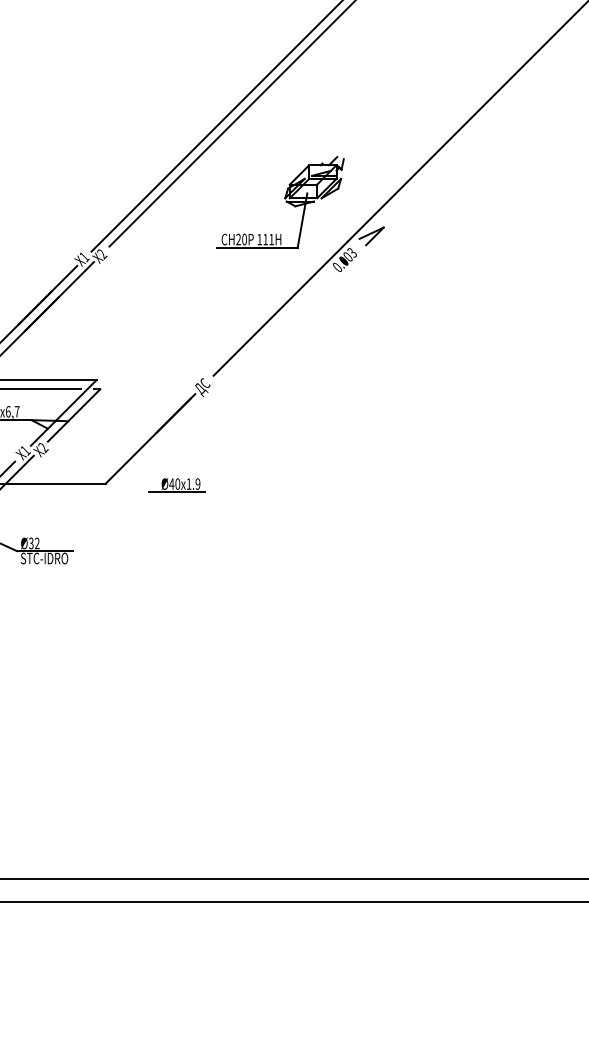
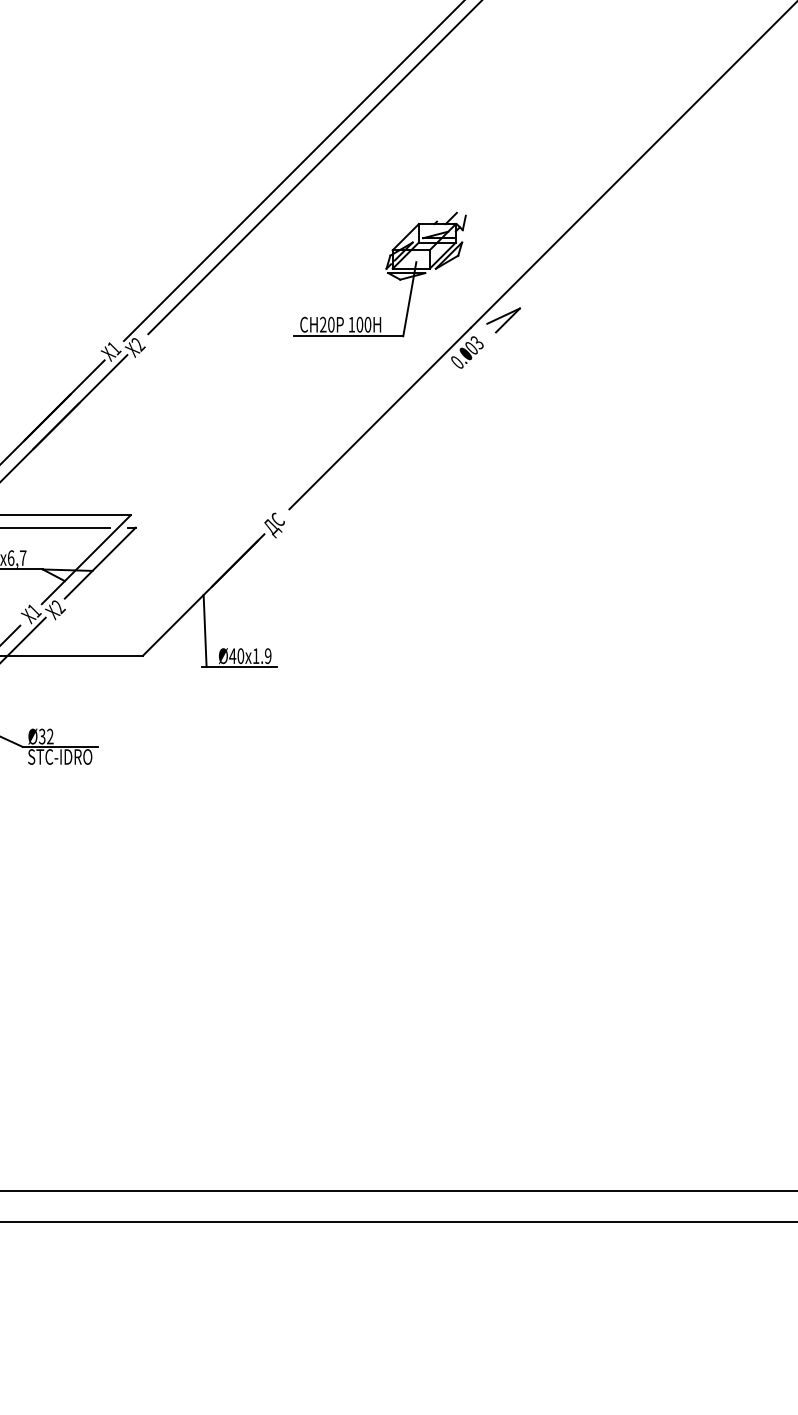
text: (268, 239) -> (363, 324), 111H -> 100H
line: (151, 465) -> (205, 630), added

